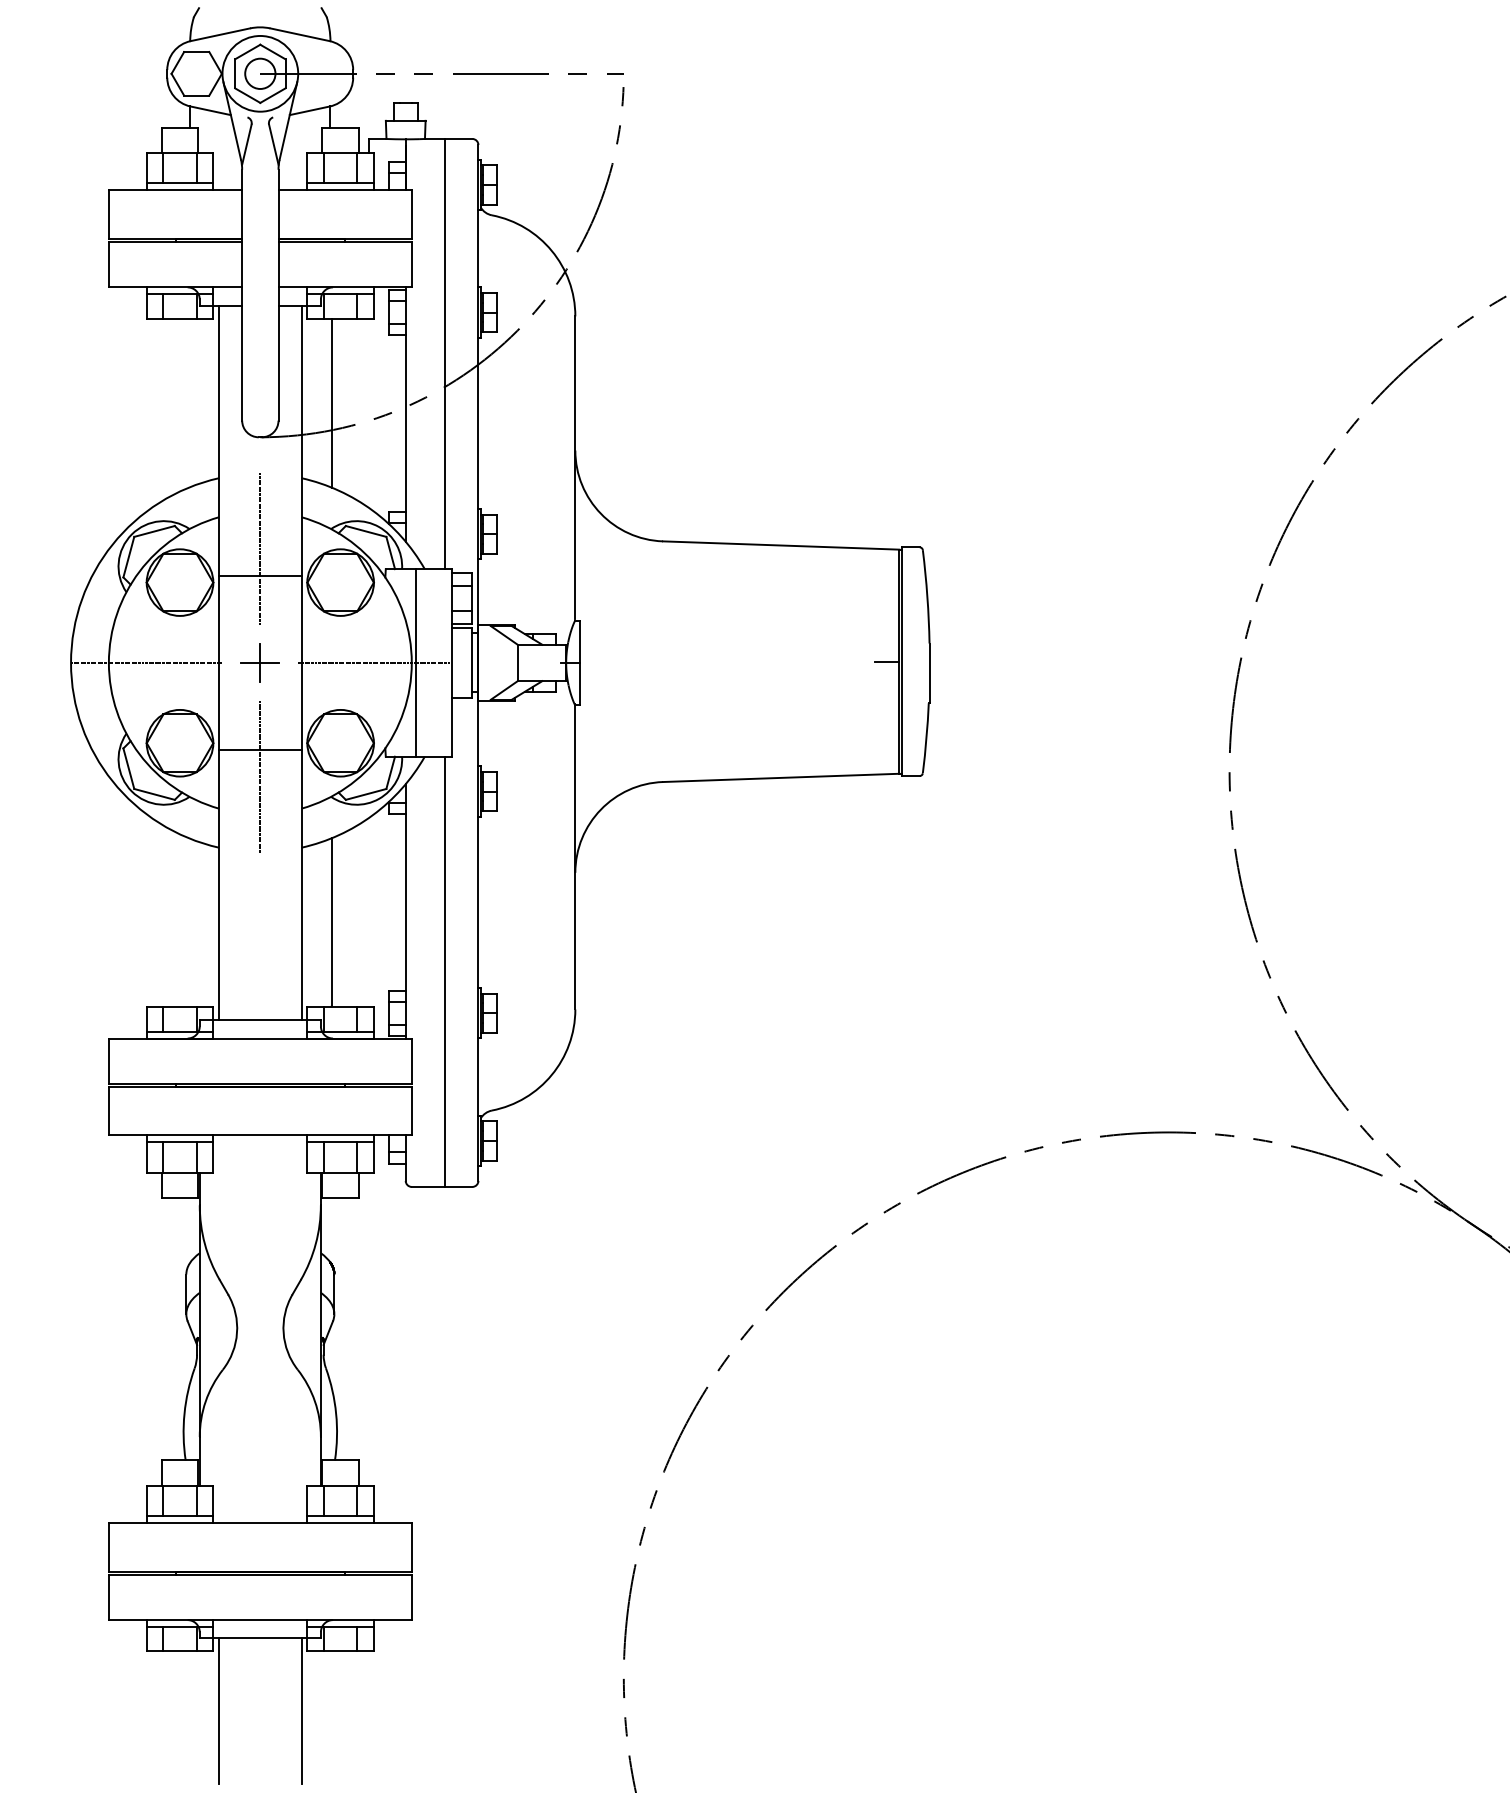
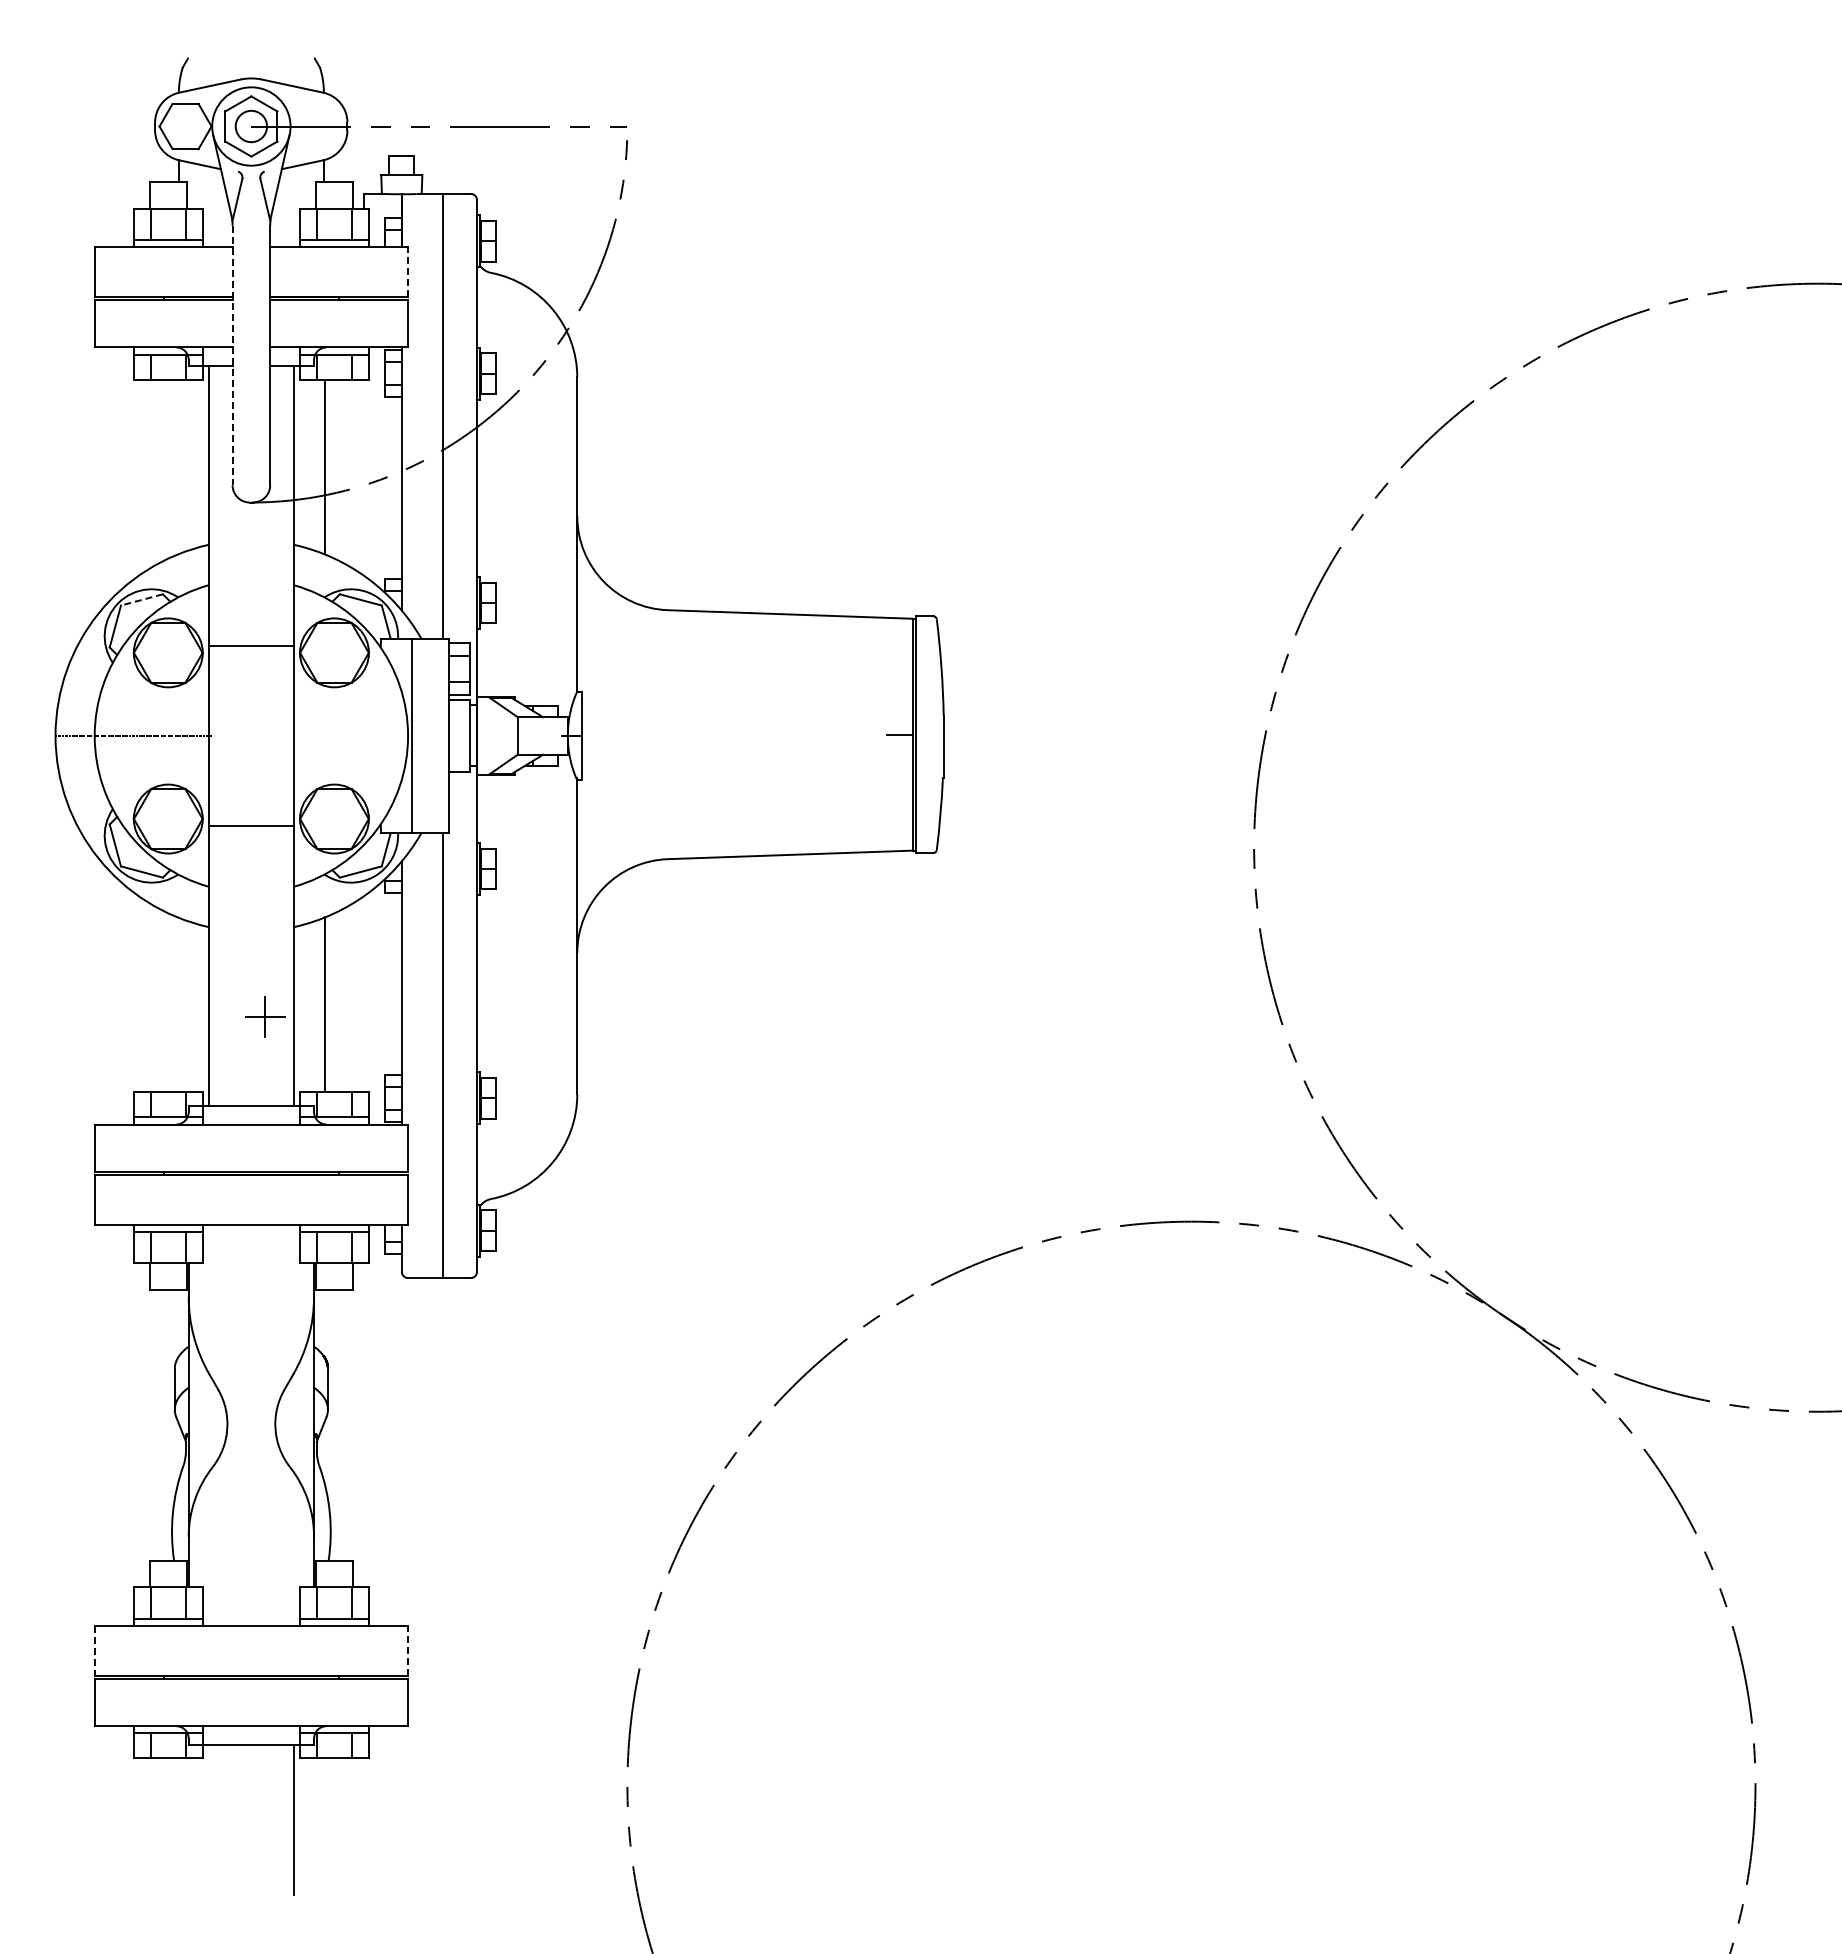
line: (412, 213) -> (408, 271), solid -> dashed
line: (242, 295) -> (232, 355), solid -> dashed
line: (154, 531) -> (141, 599), solid -> dashed
line: (260, 548) -> (251, 617), removed
part: (260, 662) -> (265, 1016), moved
line: (373, 662) -> (368, 735), removed
line: (260, 776) -> (251, 853), removed
line: (412, 1546) -> (408, 1650), solid -> dashed
line: (108, 1547) -> (94, 1651), solid -> dashed
line: (218, 1710) -> (208, 1819), removed

